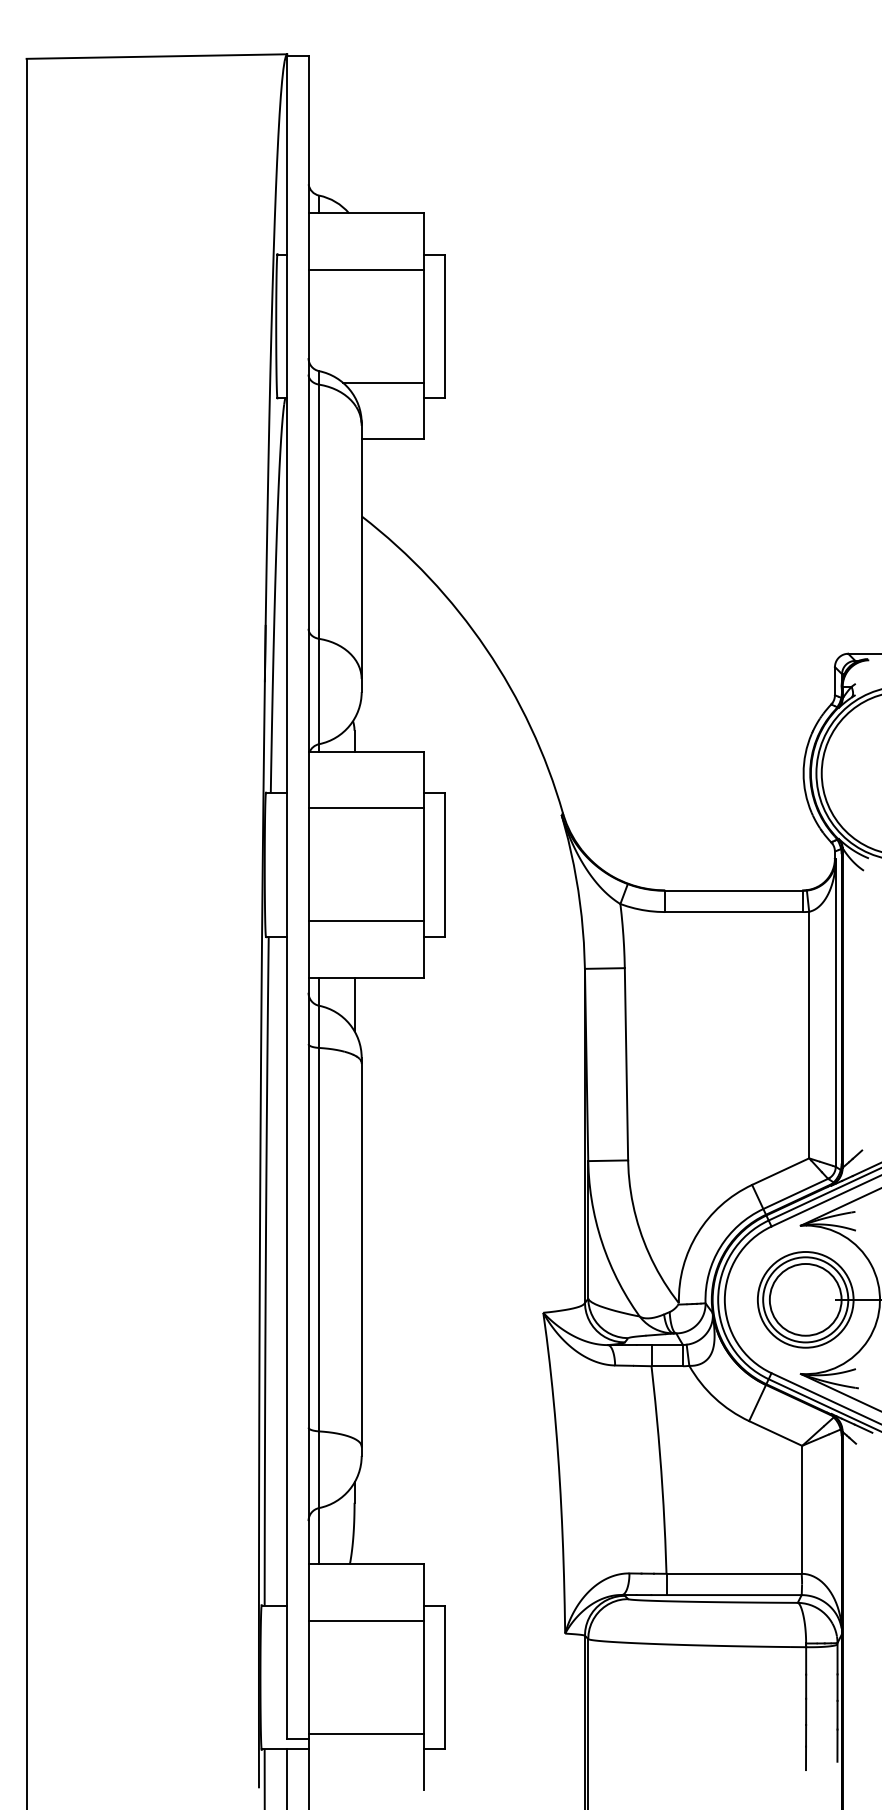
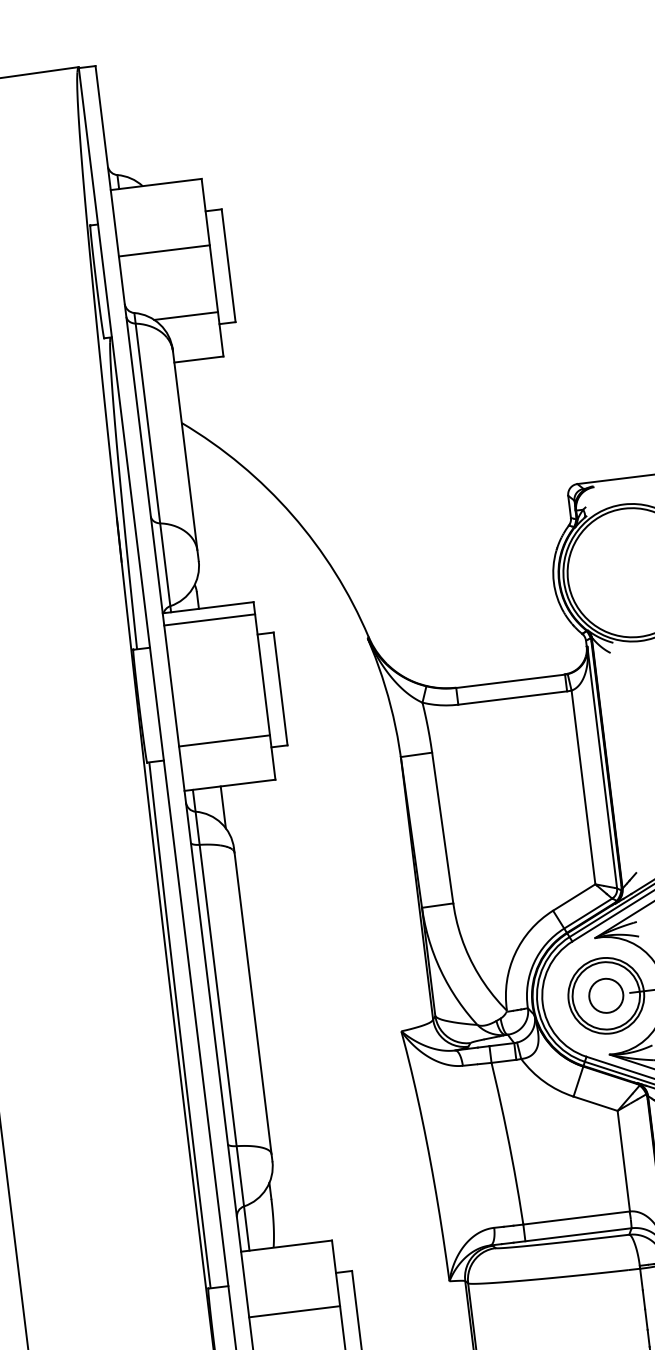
line: (366, 269) -> (164, 250), moved
line: (366, 808) -> (209, 619), moved
circle: (805, 1299) -> (606, 995), size x0.6
line: (366, 1620) -> (294, 1311), moved

